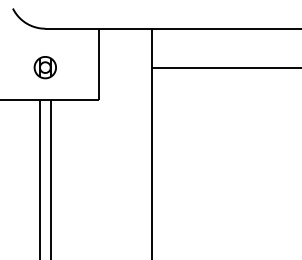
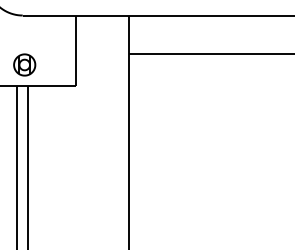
part: (44, 67) -> (23, 64), moved

